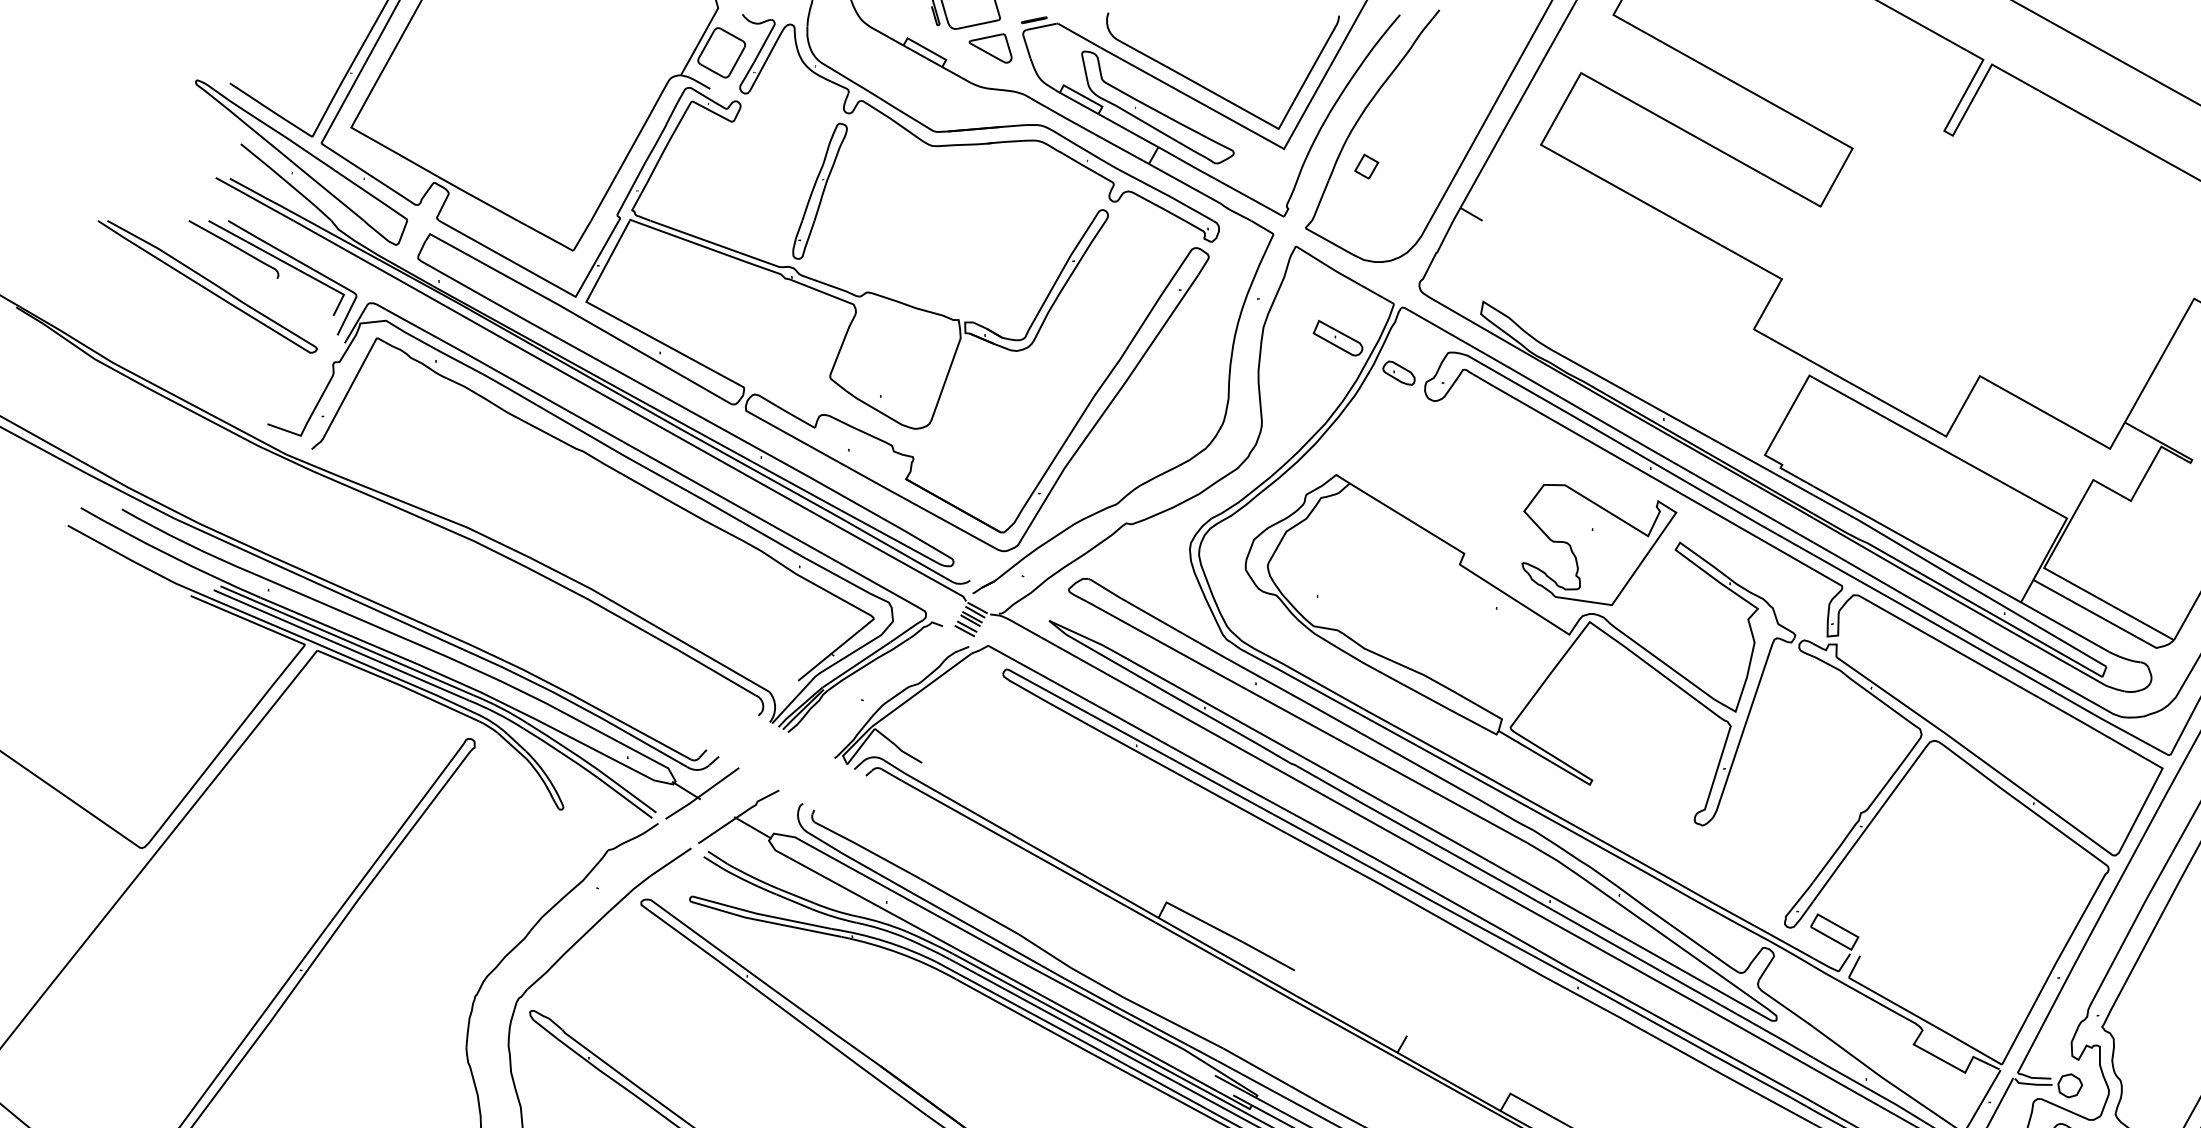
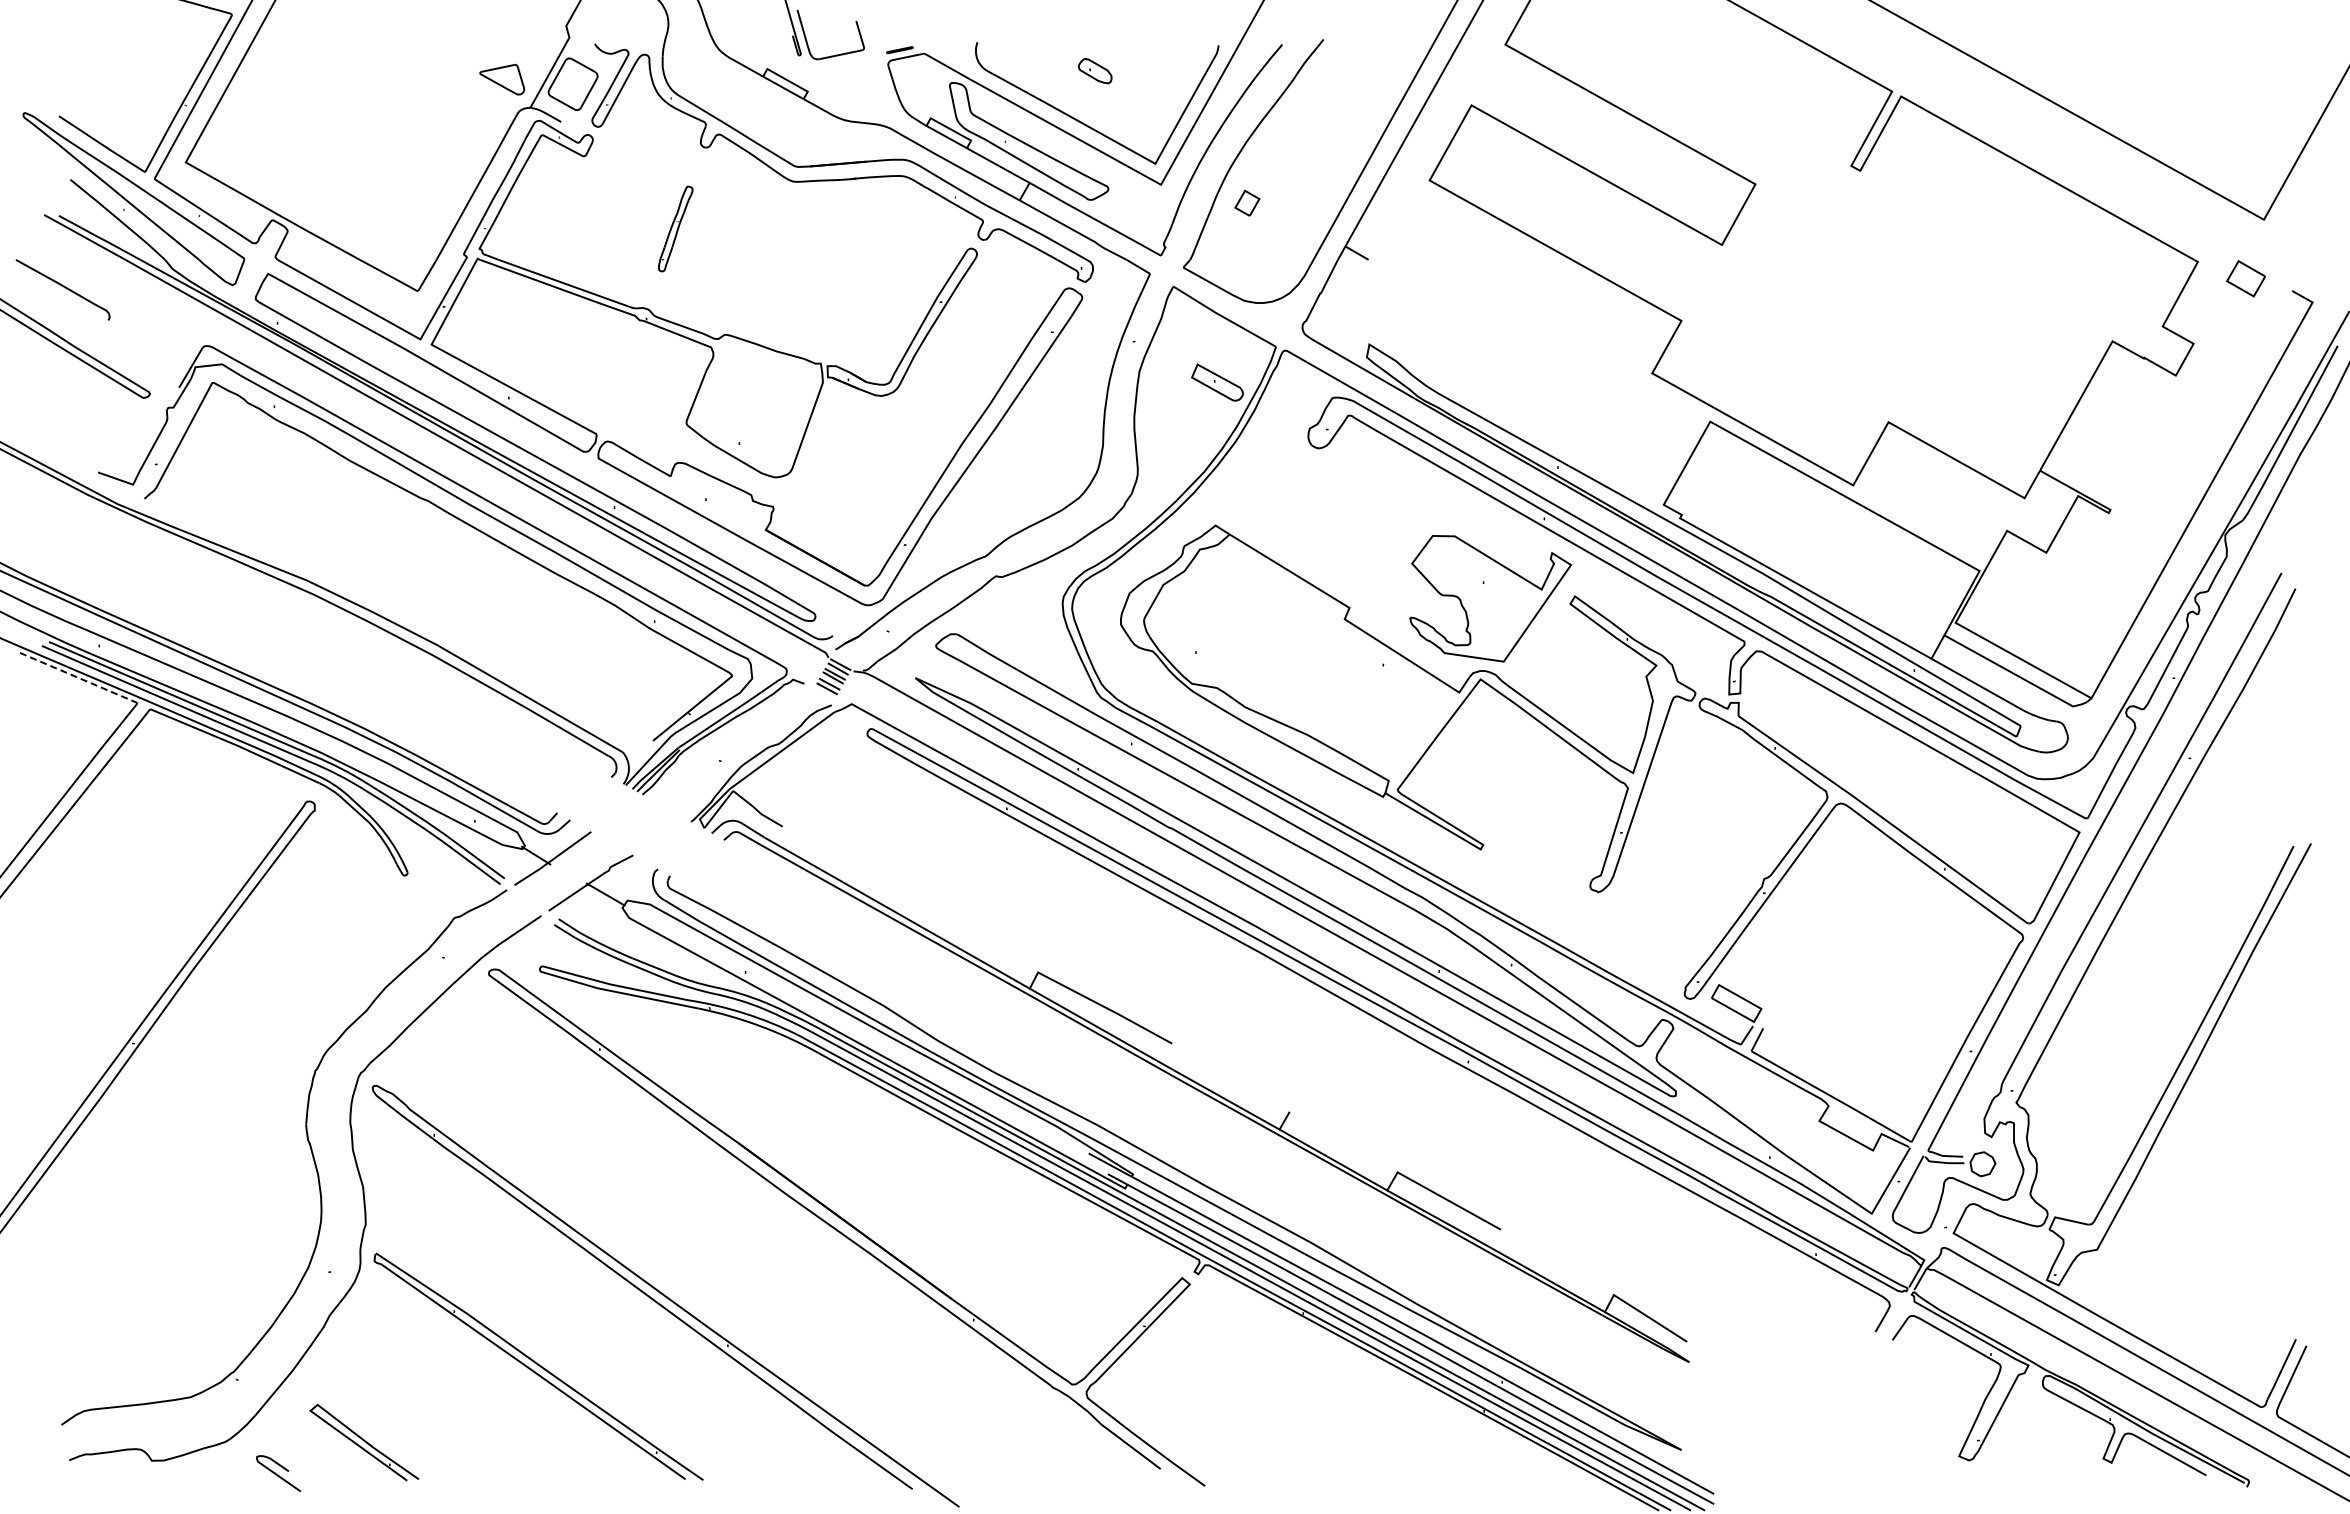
part: (990, 48) -> (502, 79), moved
part: (819, 190) -> (675, 228), size x0.6
part: (289, 266) -> (121, 307), removed
part: (1398, 373) -> (1094, 71), moved
line: (248, 620) -> (78, 677), solid -> dashed

